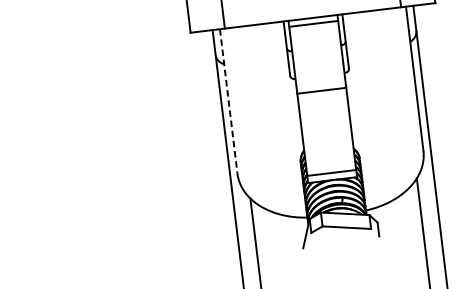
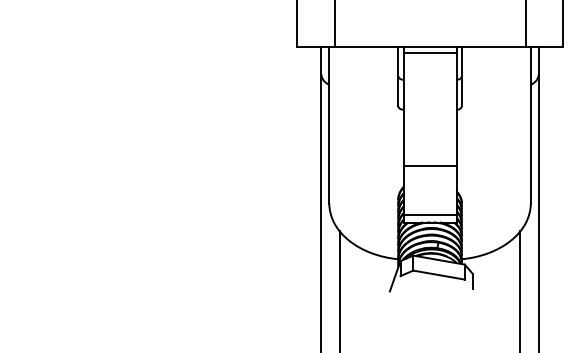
line: (321, 90) -> (429, 165), moved
line: (228, 101) -> (329, 125), dashed -> solid

